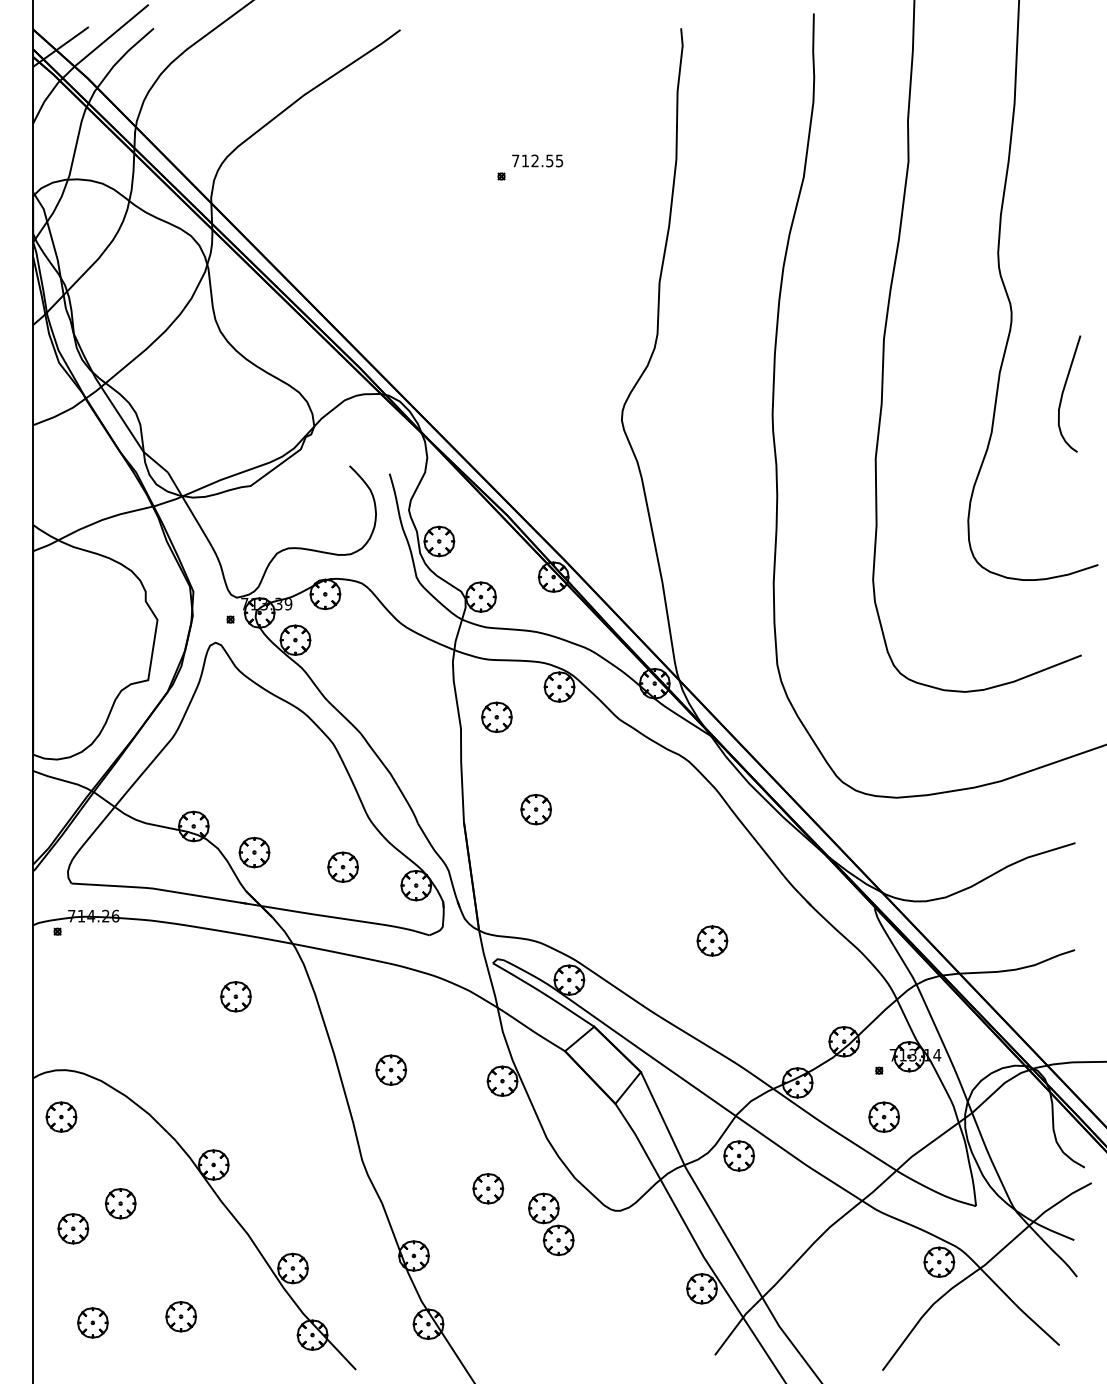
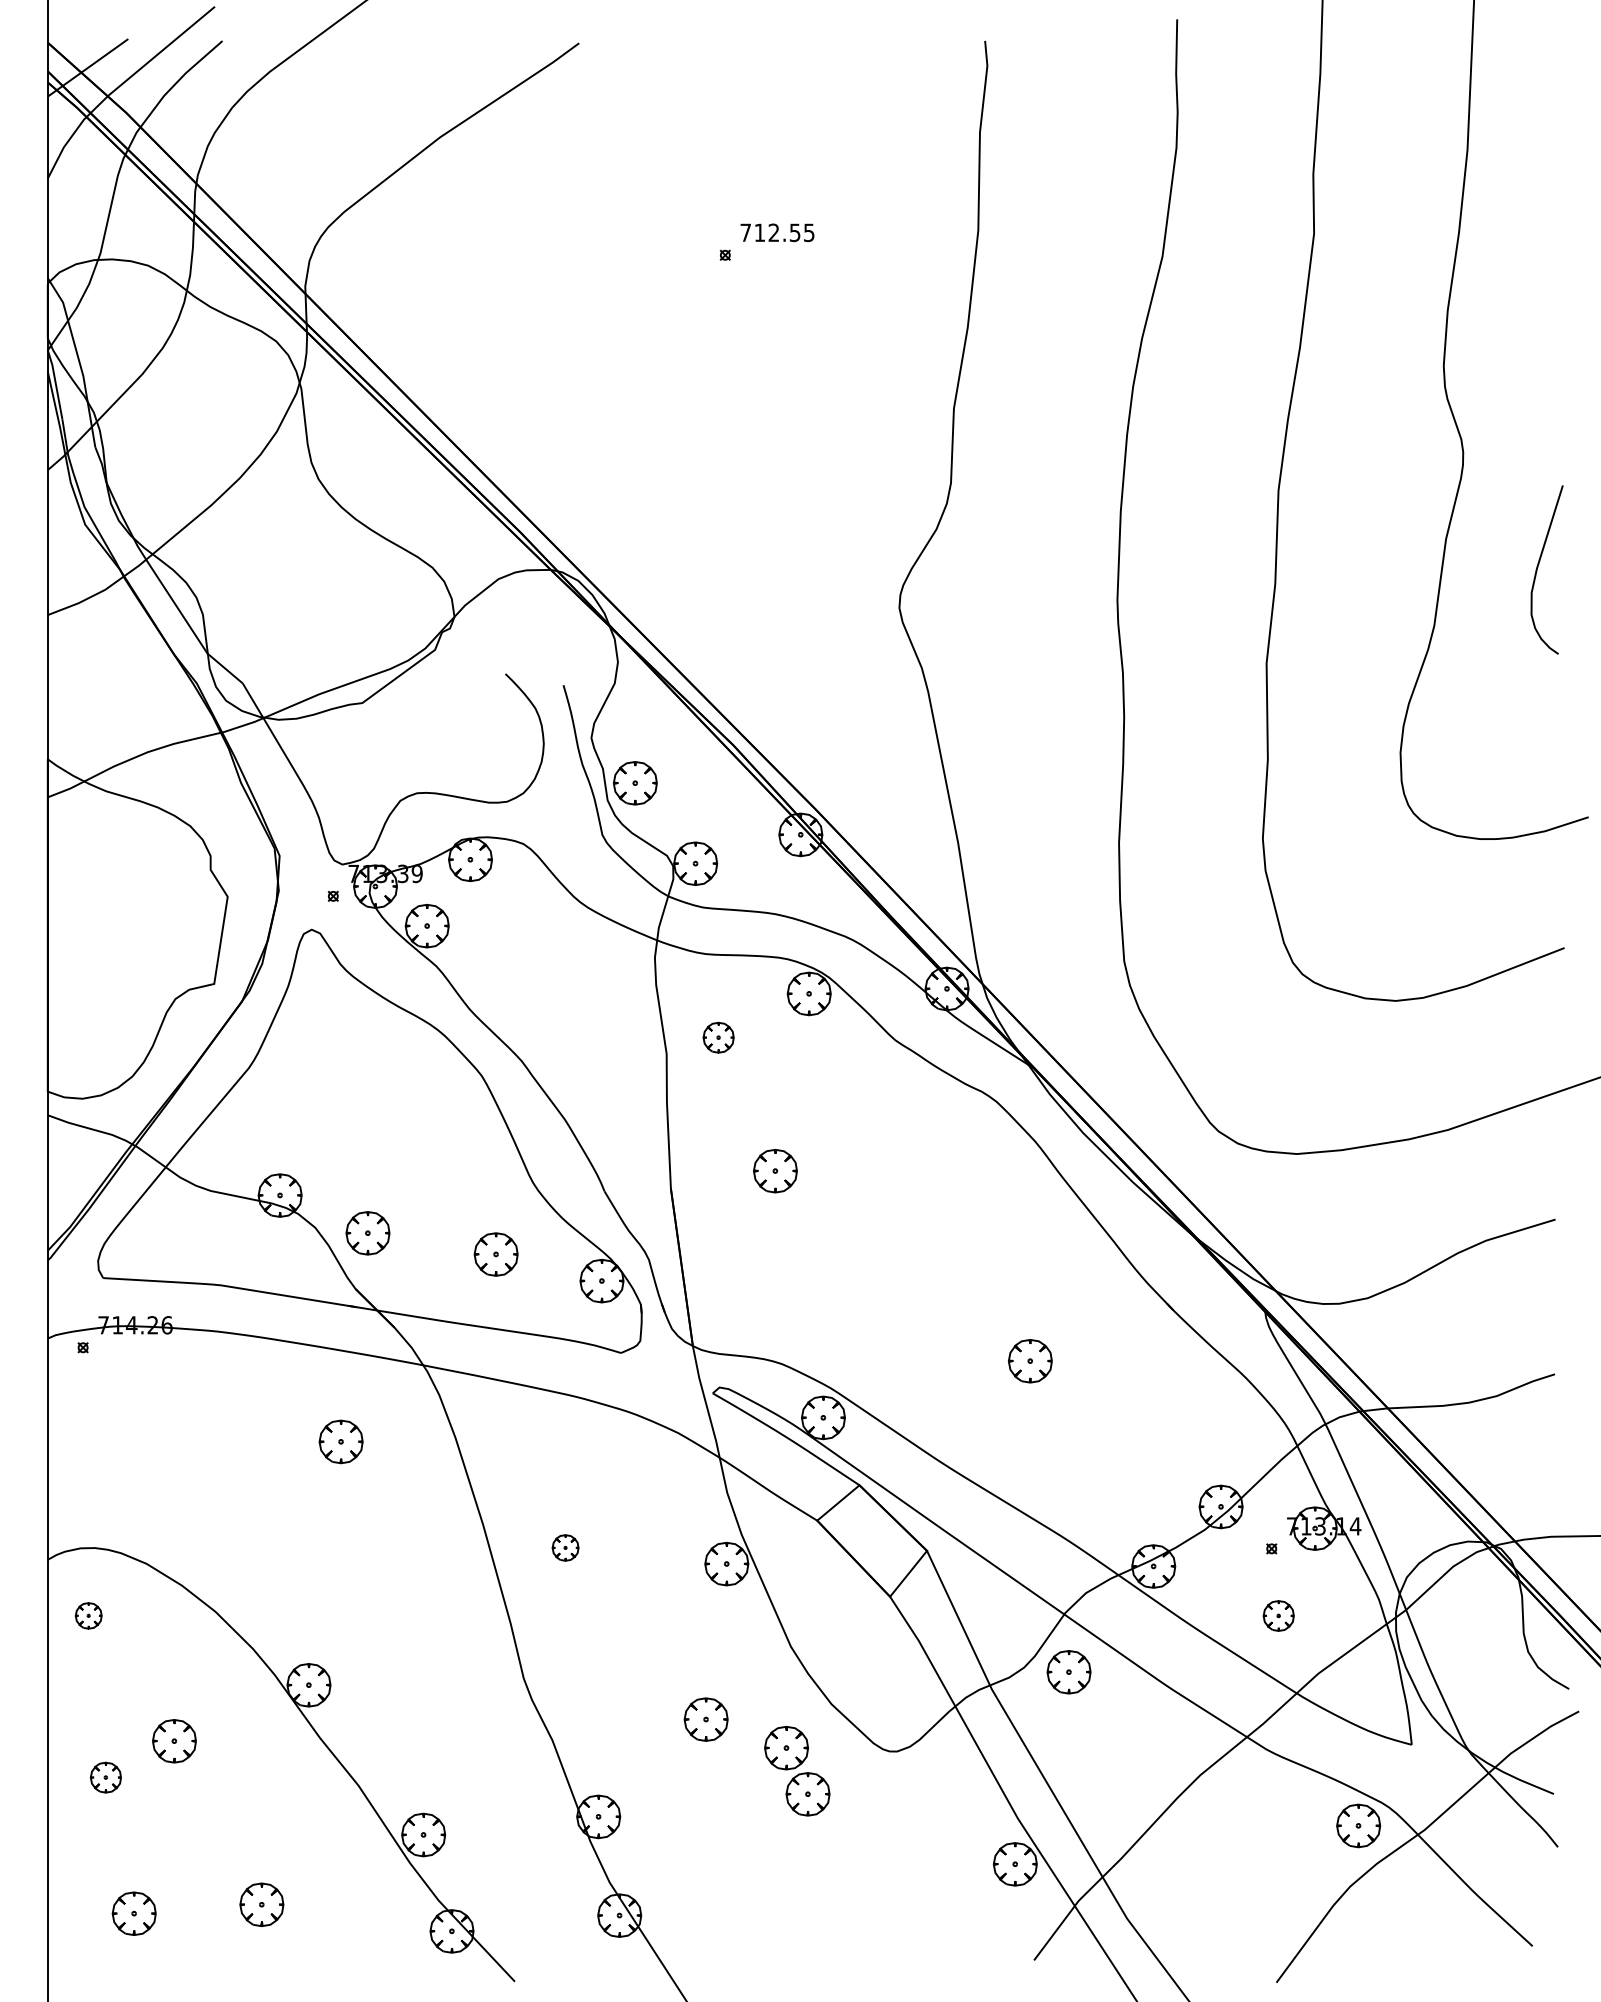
part: (496, 717) -> (718, 1037), size x0.7
part: (390, 1069) -> (564, 1547), size x0.6
part: (61, 1116) -> (88, 1615), size x0.6
part: (883, 1116) -> (1277, 1615), size x0.7
part: (73, 1228) -> (106, 1777), size x0.7

